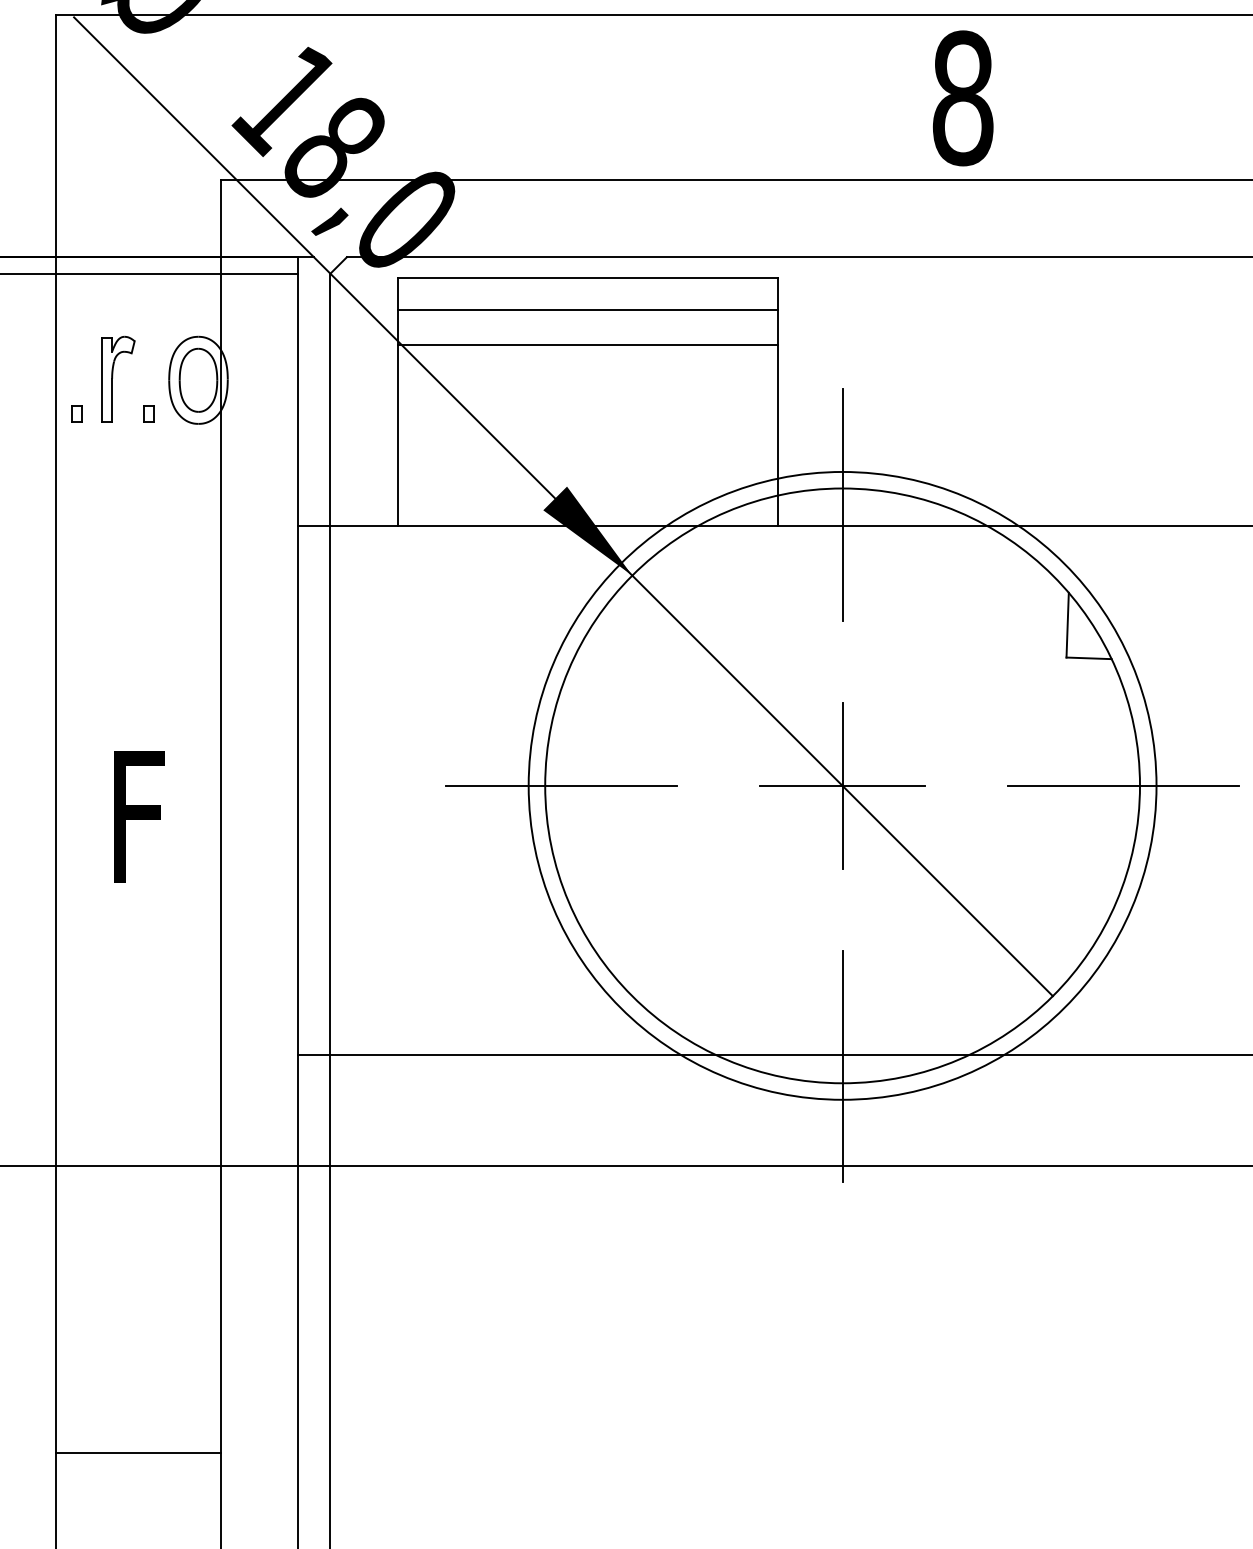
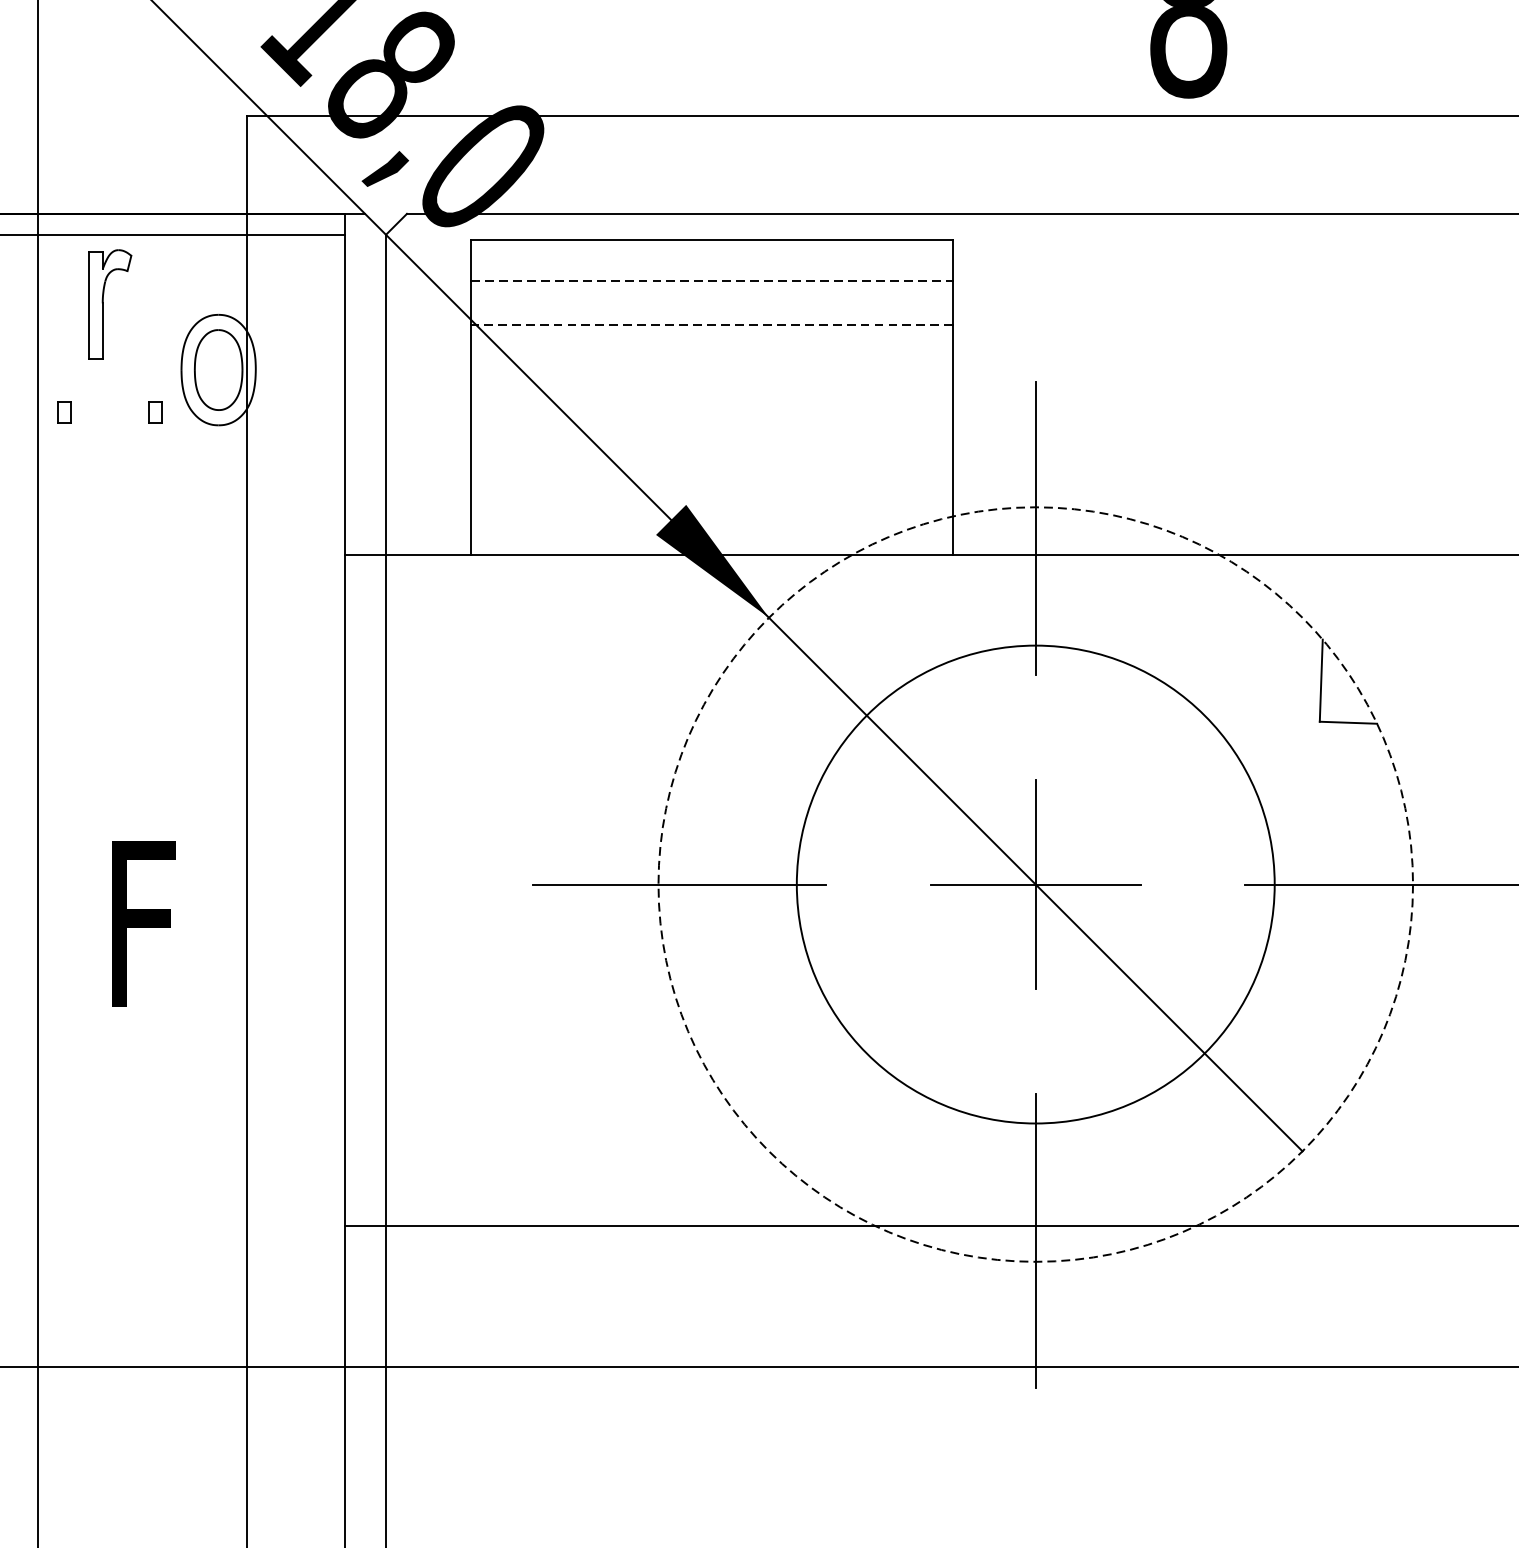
line: (588, 310) -> (713, 281), solid -> dashed
line: (587, 344) -> (712, 324), solid -> dashed
part: (118, 378) -> (110, 303), moved
circle: (842, 785) -> (1035, 884), size x0.6
circle: (842, 785) -> (1035, 884), solid -> dashed

